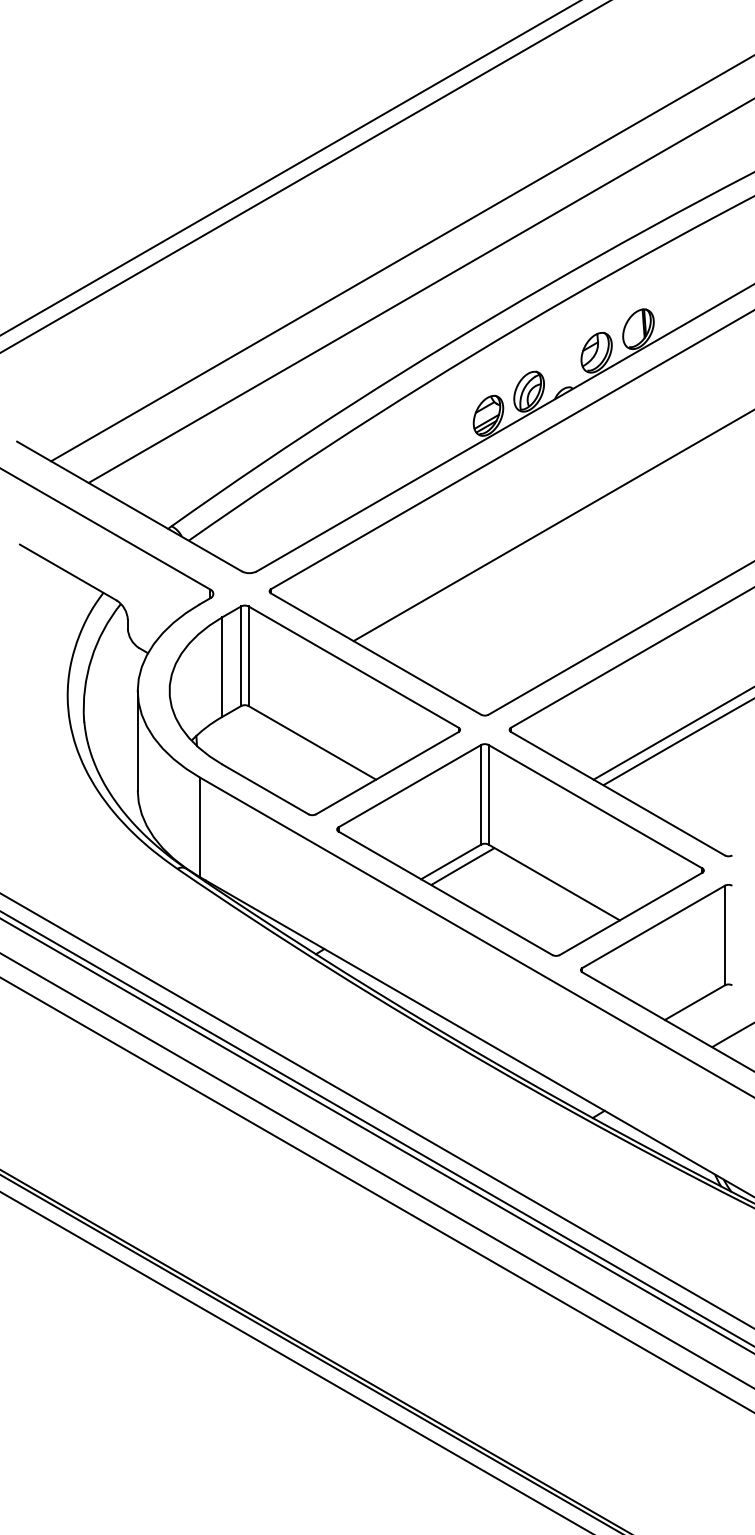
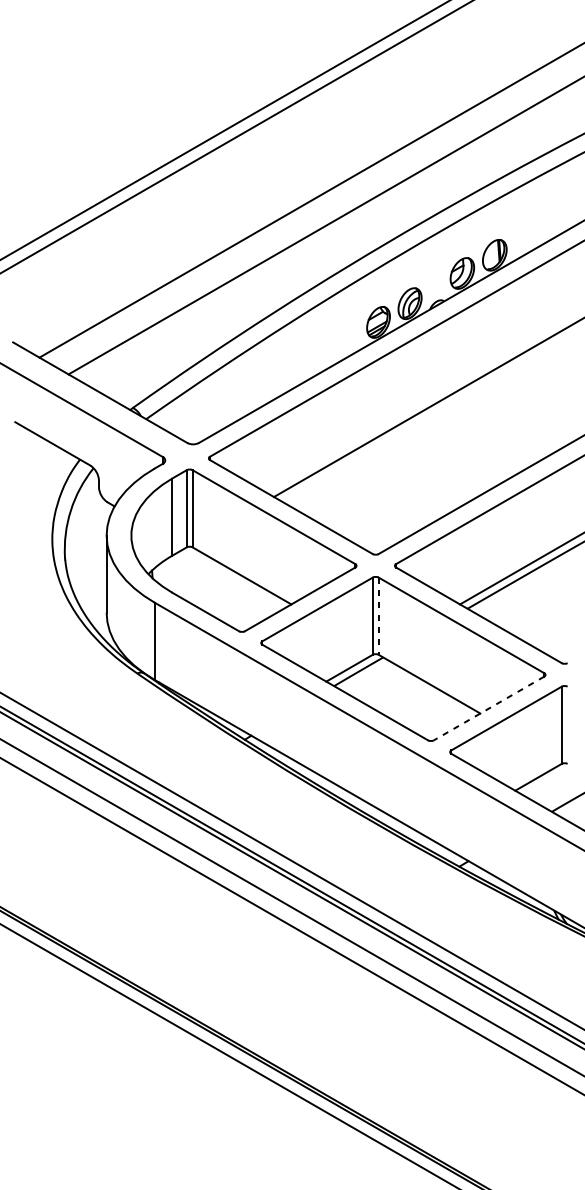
line: (488, 794) -> (378, 615), solid -> dashed
line: (630, 914) -> (488, 708), solid -> dashed

